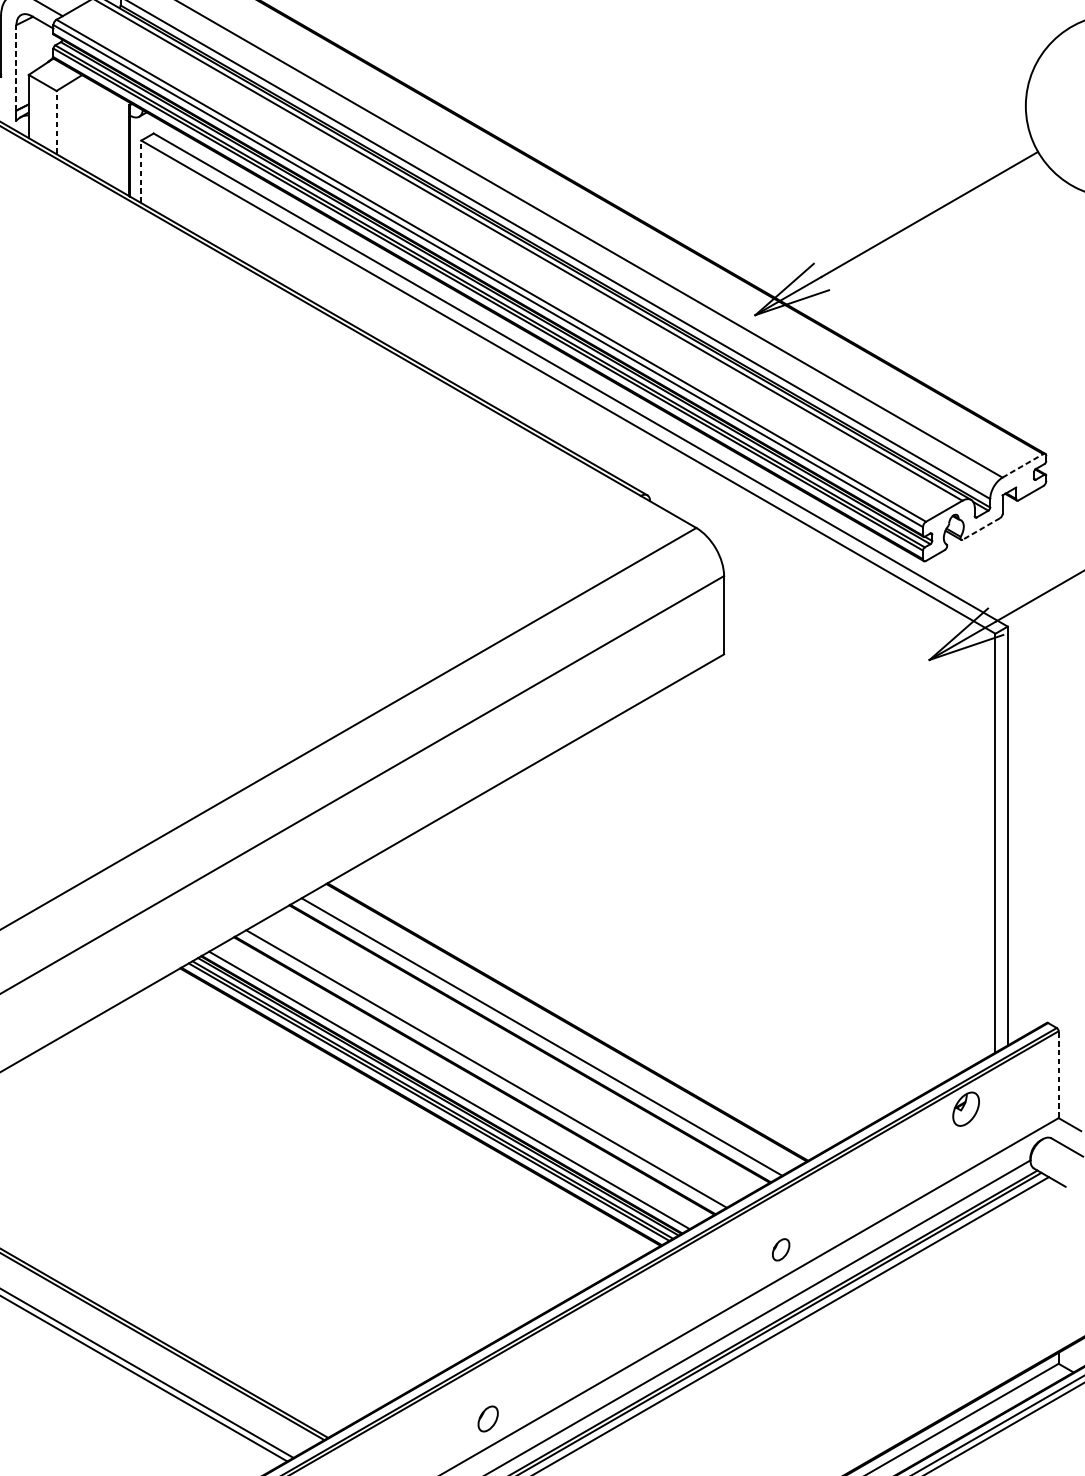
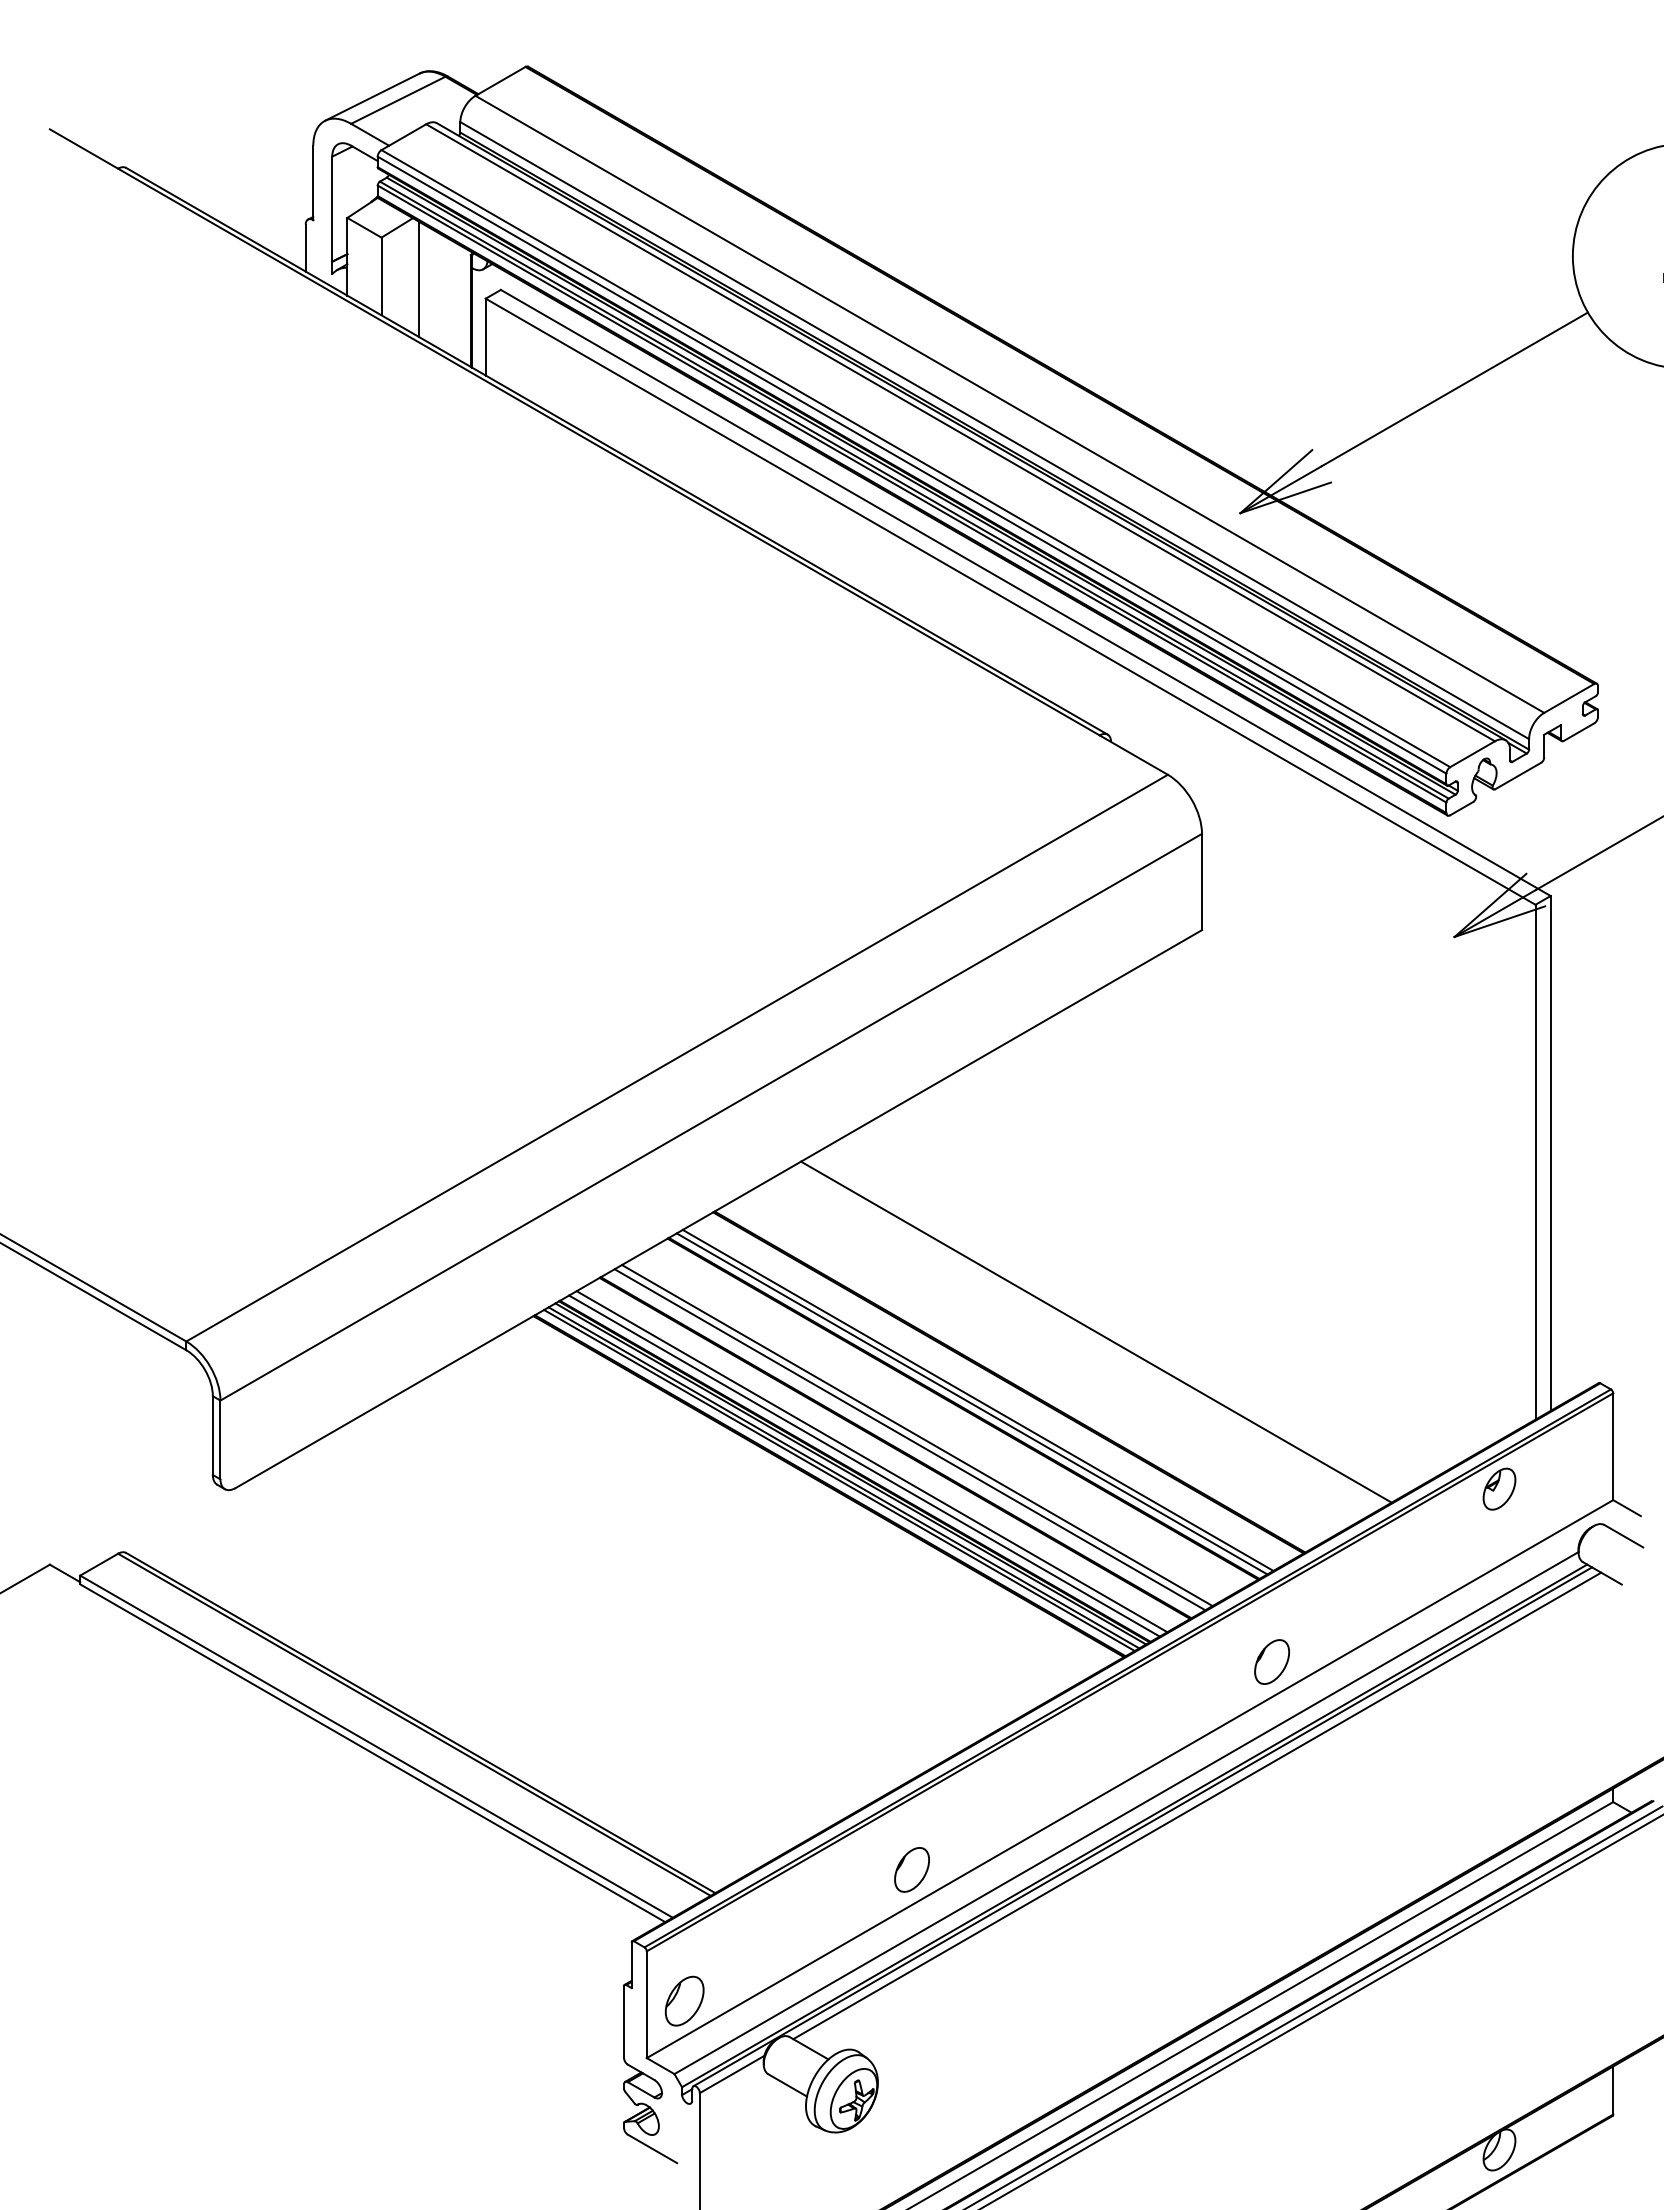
line: (16, 68) -> (332, 209), dashed -> solid
line: (56, 122) -> (381, 276), dashed -> solid
line: (87, 125) -> (419, 279), added
line: (141, 171) -> (485, 336), dashed -> solid
line: (1023, 465) -> (1569, 698), dashed -> solid
line: (980, 529) -> (1517, 776), dashed -> solid
line: (638, 980) -> (1096, 1331), added
line: (536, 1039) -> (971, 1403), added
line: (491, 1065) -> (916, 1435), added
line: (1058, 1074) -> (1613, 1446), dashed -> solid
line: (455, 1086) -> (871, 1461), added
part: (780, 1249) -> (1271, 1661), size x1.67
part: (487, 1418) -> (911, 1869), size x1.43

